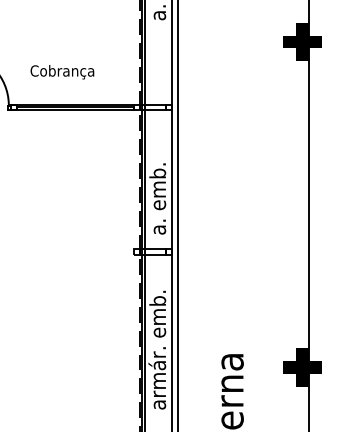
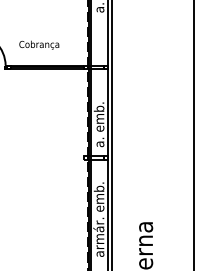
fill: (301, 42) -> (189, 26), removed
fill: (301, 367) -> (189, 230), removed

